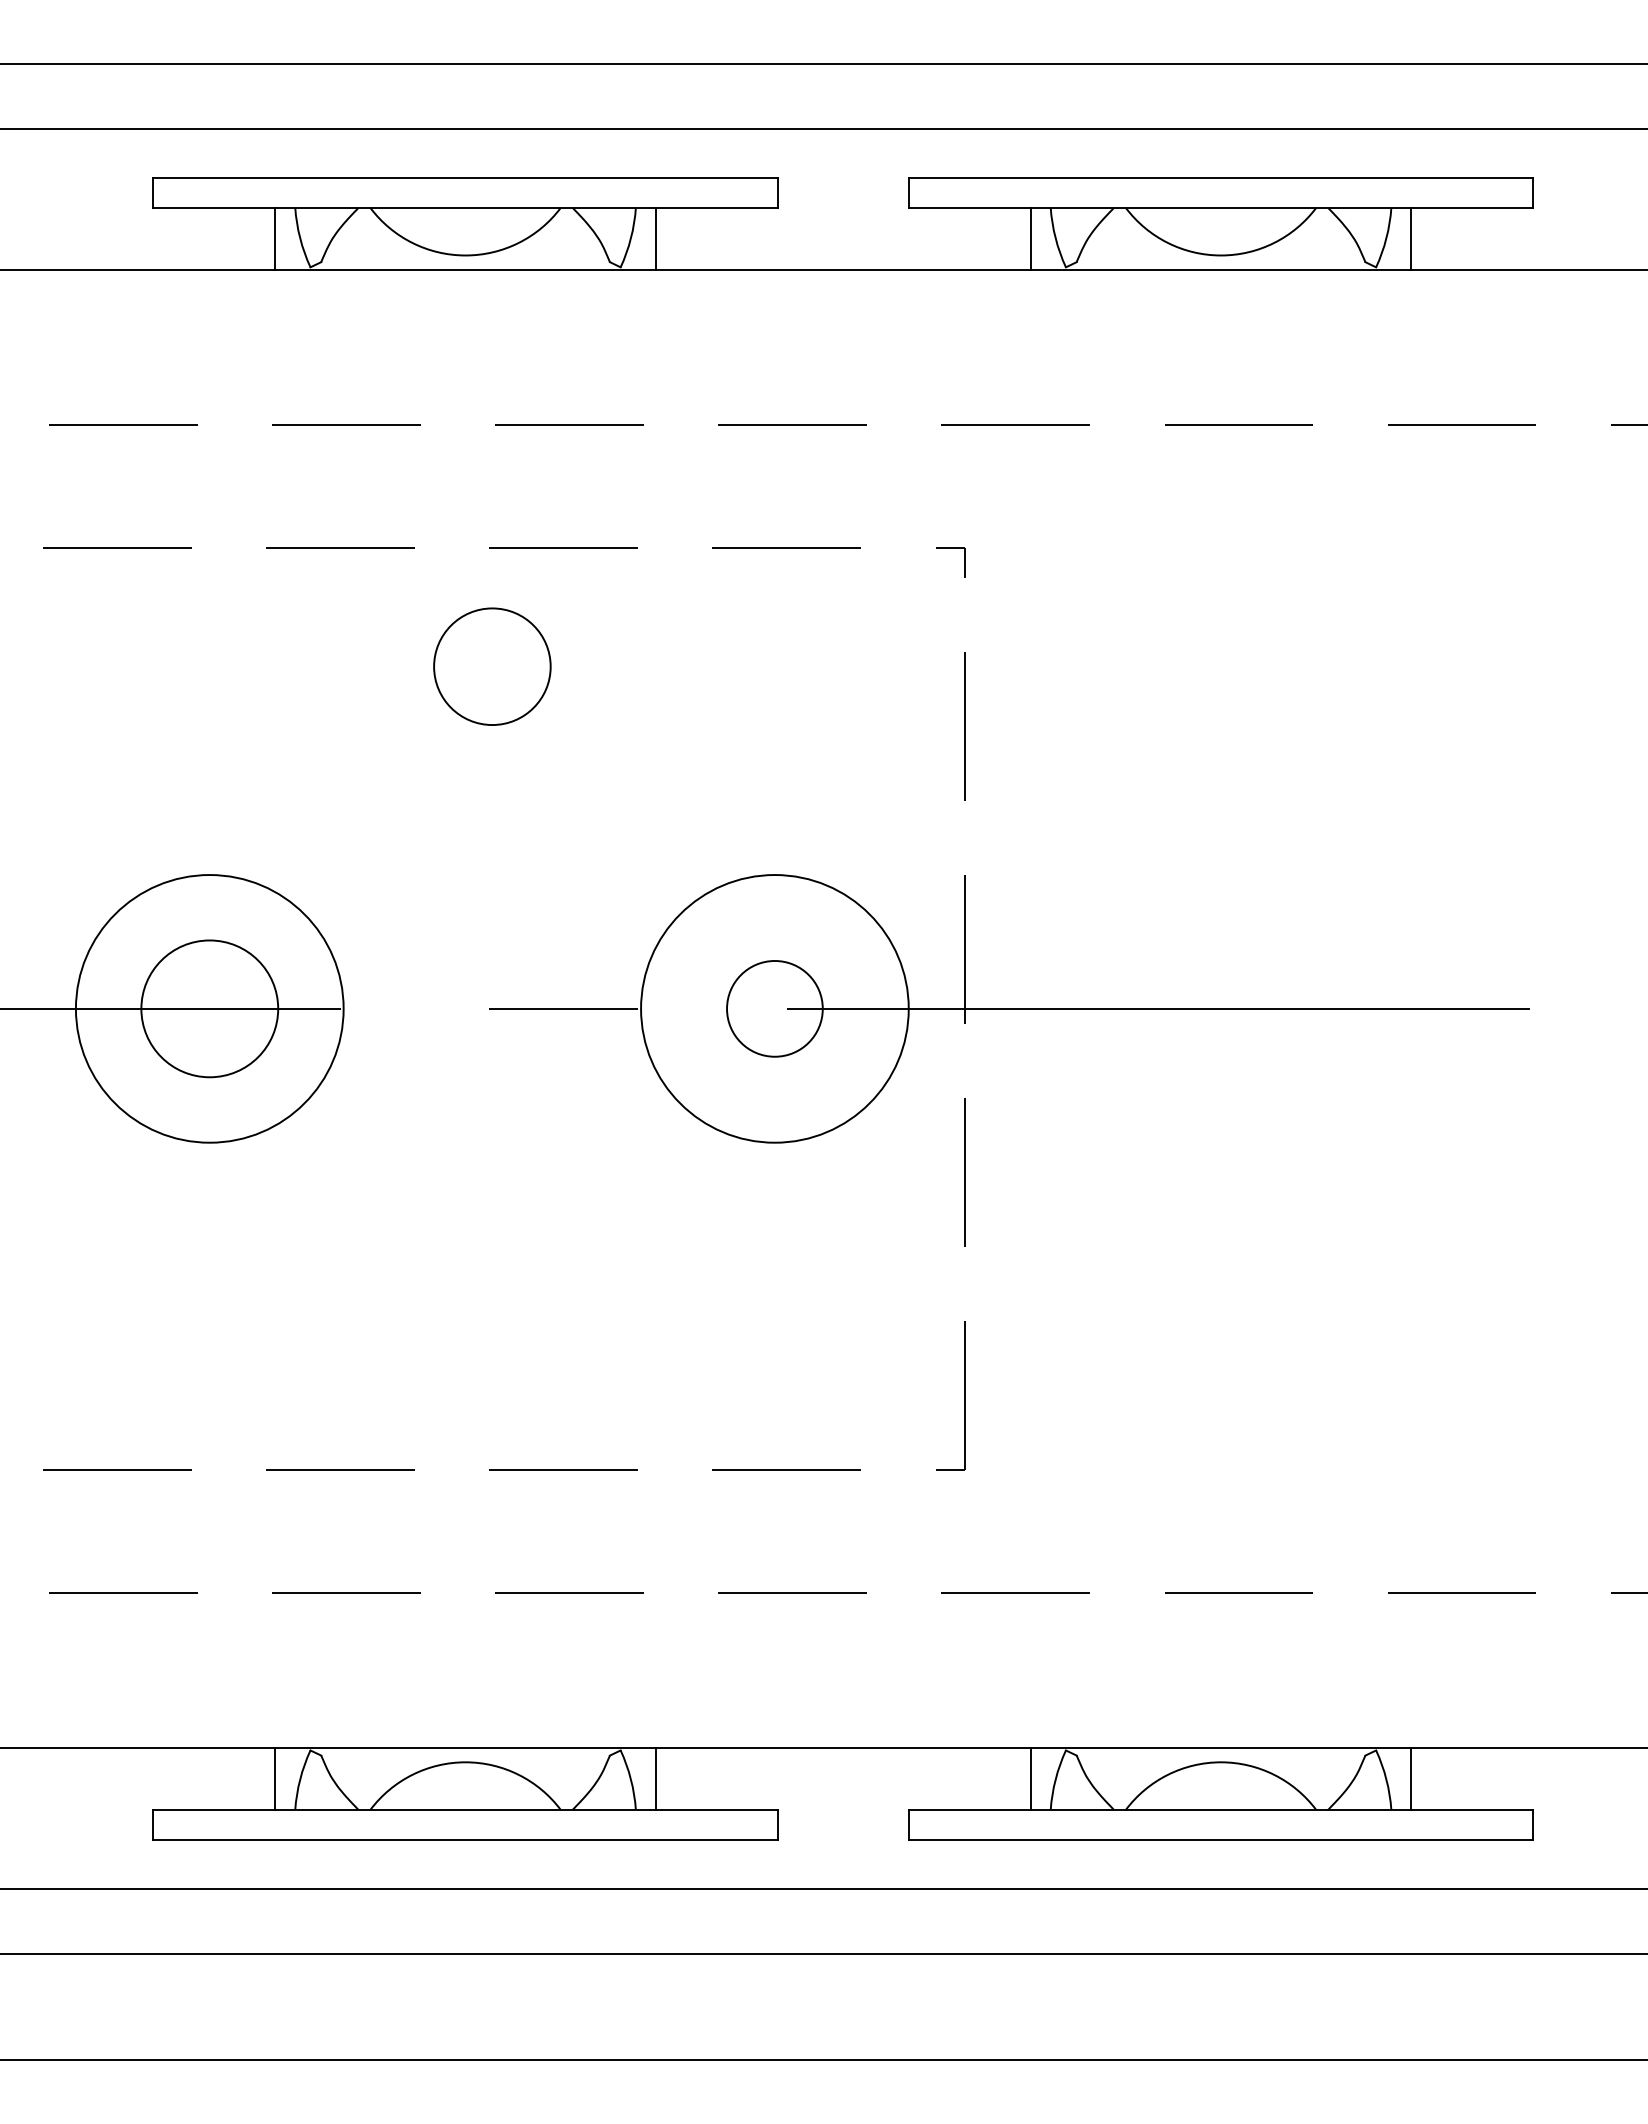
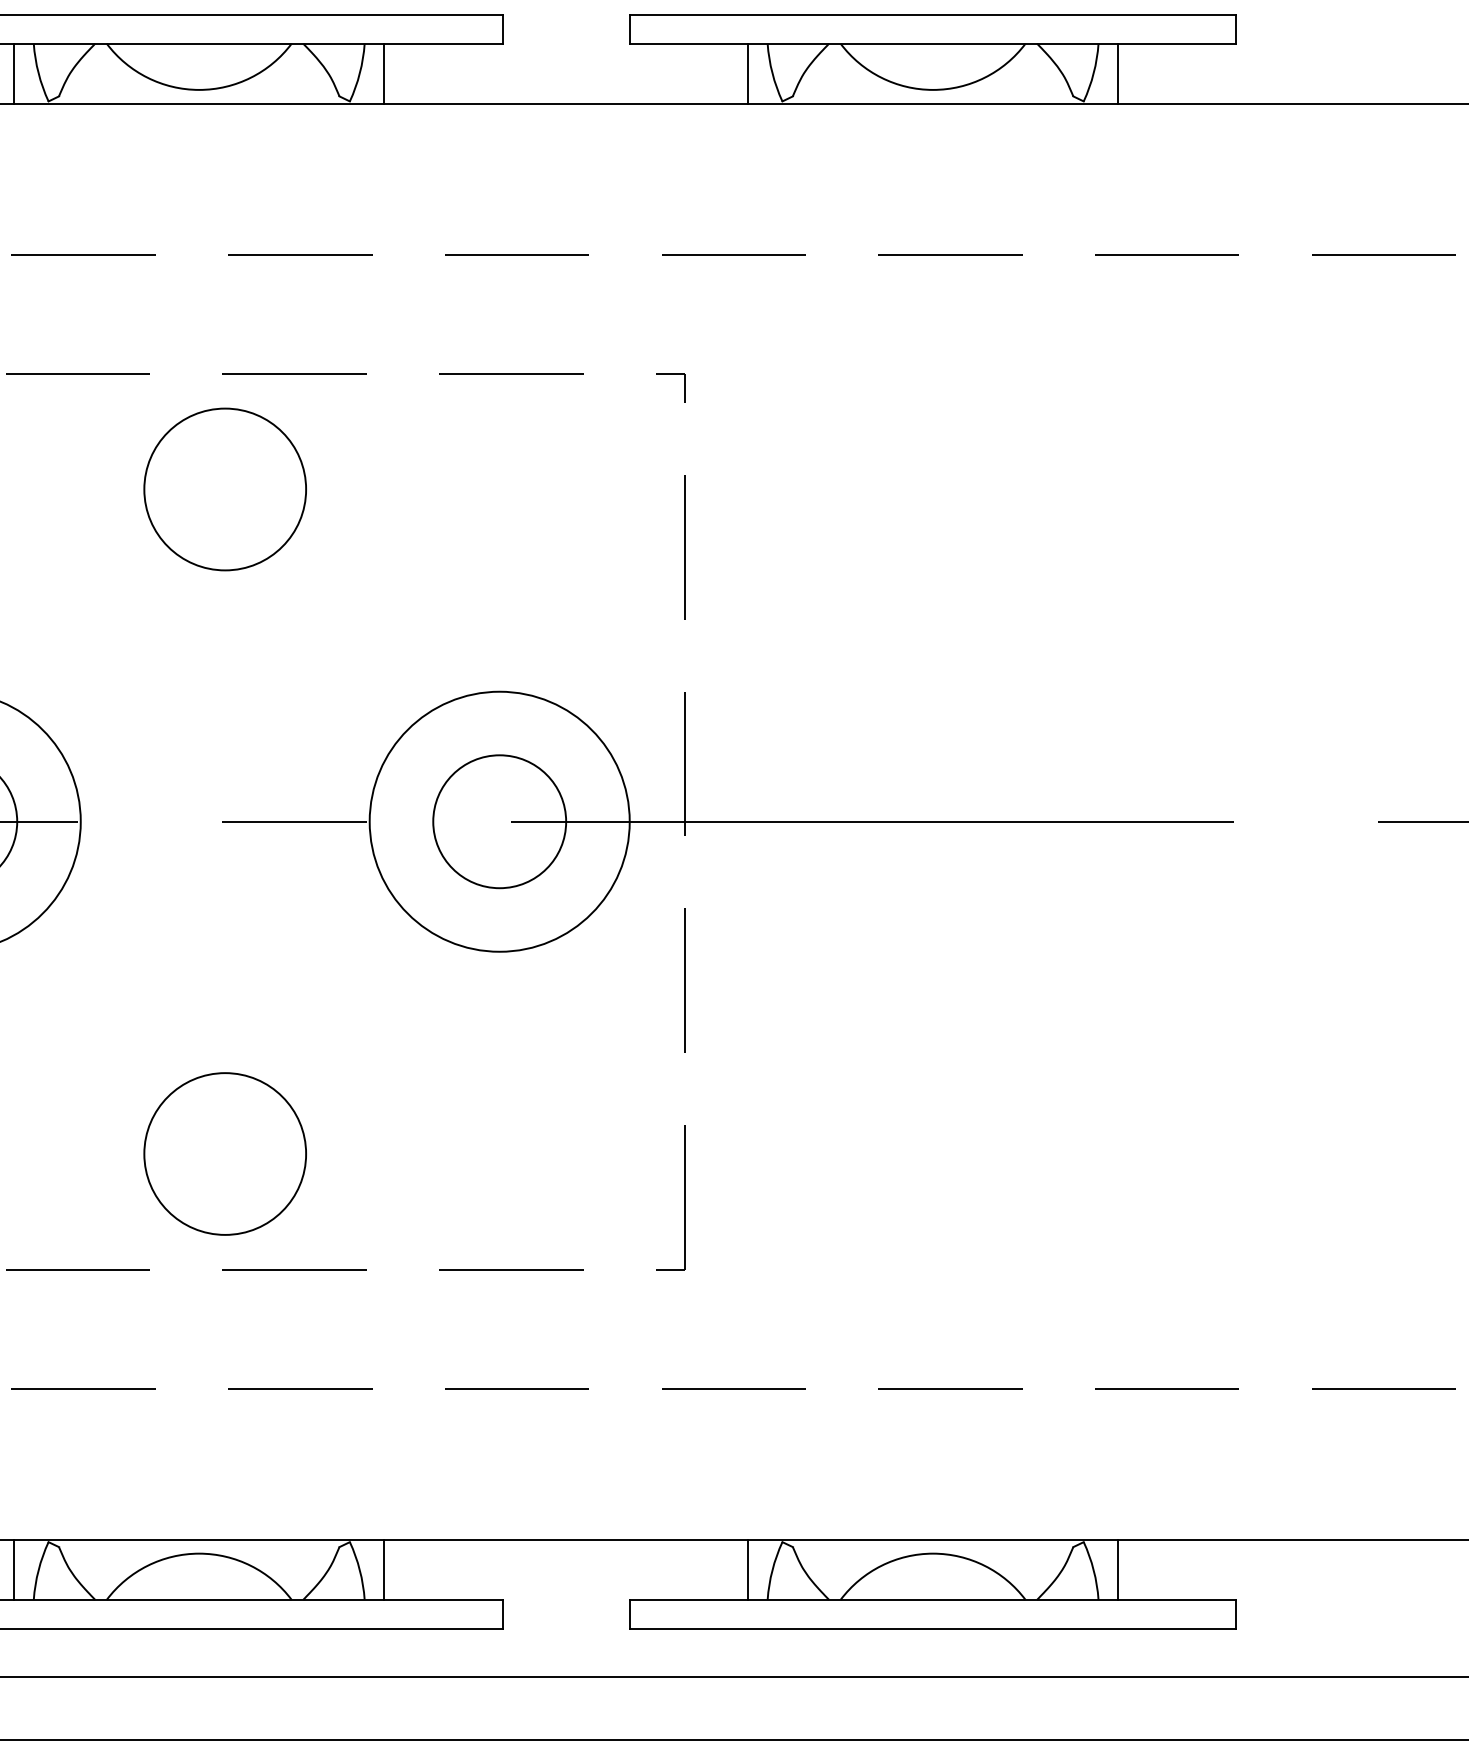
circle: (492, 666) -> (225, 489), size x1.43
circle: (774, 1008) -> (499, 821), size x1.43
circle: (492, 1350) -> (225, 1153), added

